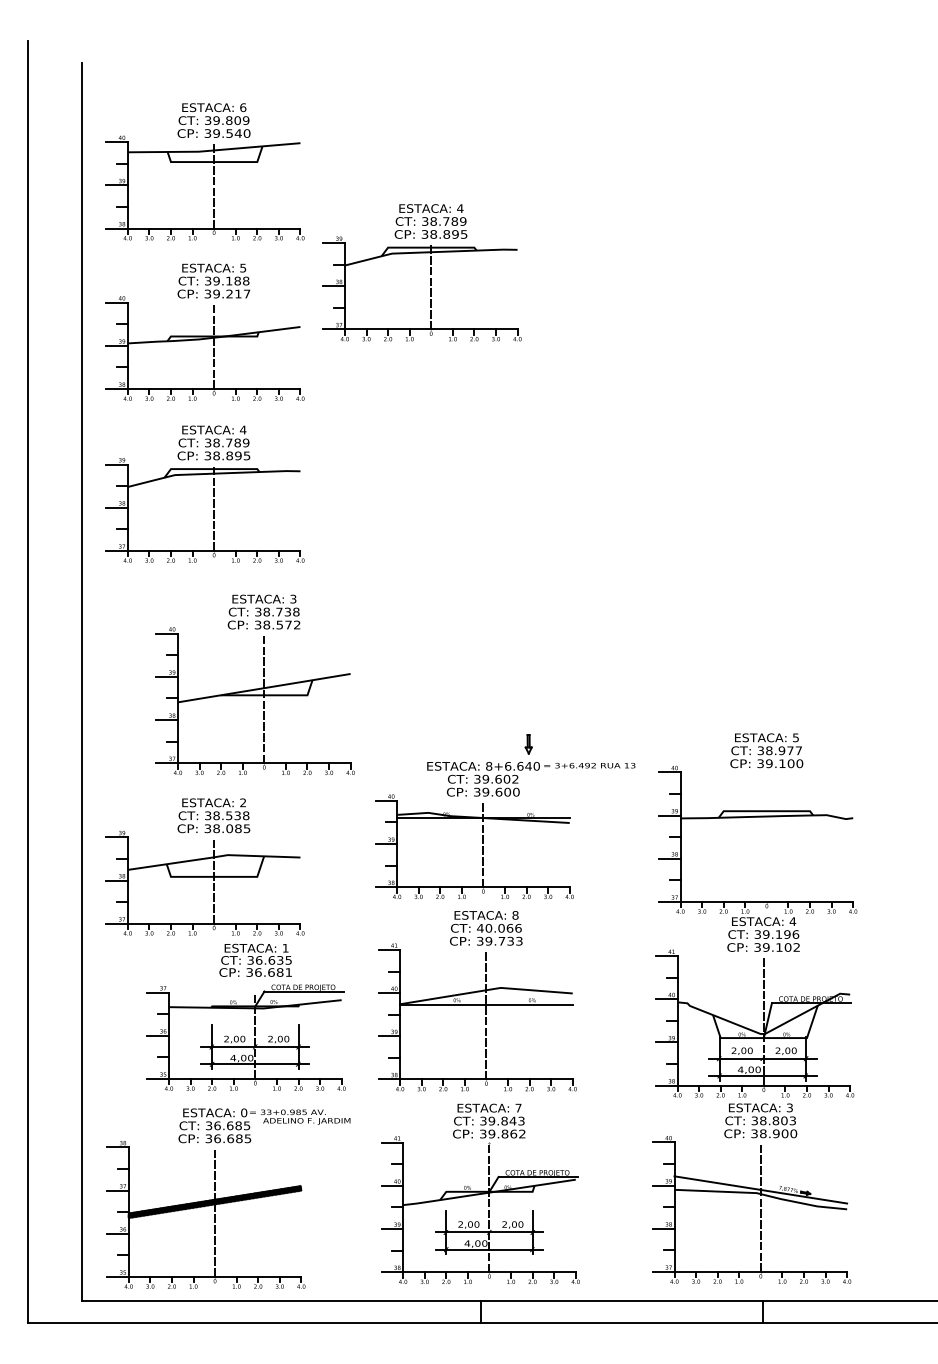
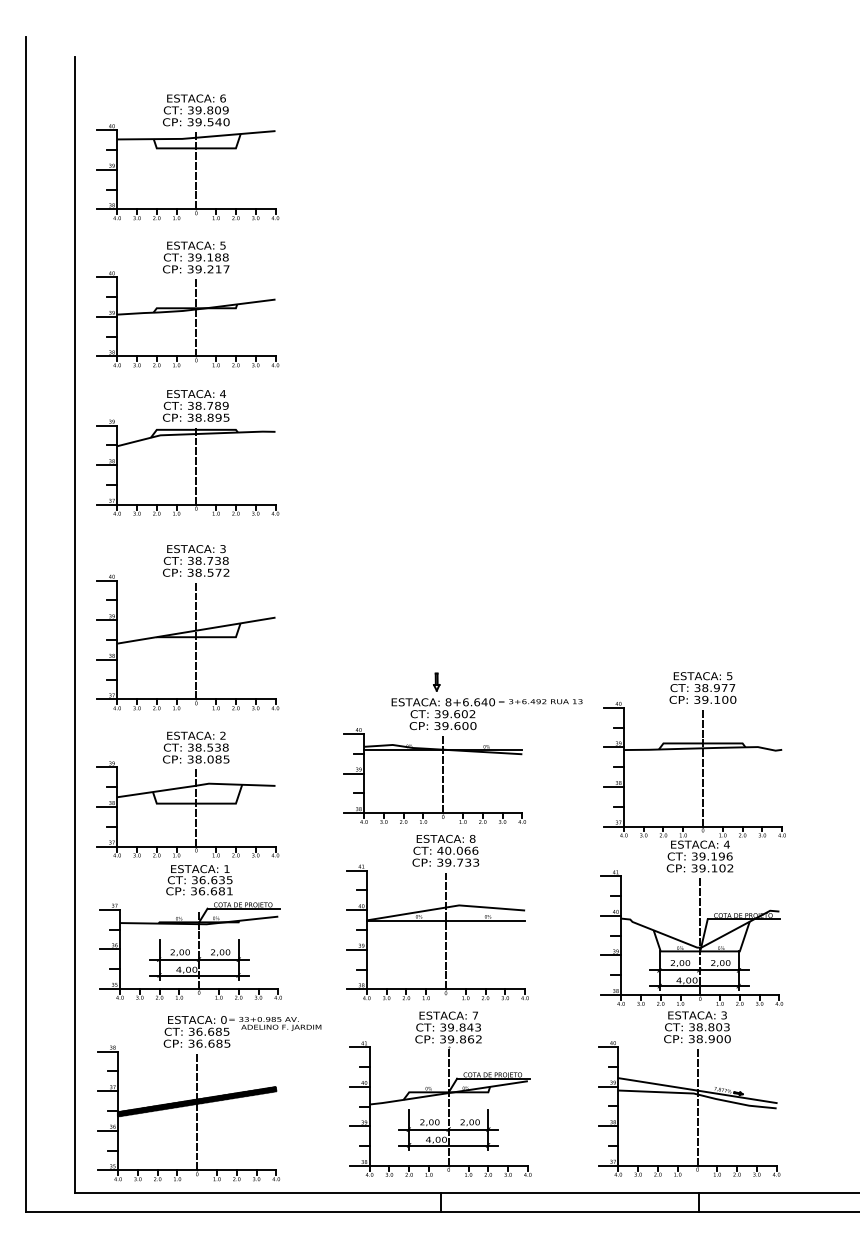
part: (430, 272) -> (394, 249), removed
part: (254, 684) -> (187, 627), moved
part: (528, 743) -> (436, 681), moved
line: (767, 836) -> (703, 766), added
part: (245, 1008) -> (190, 924), moved

